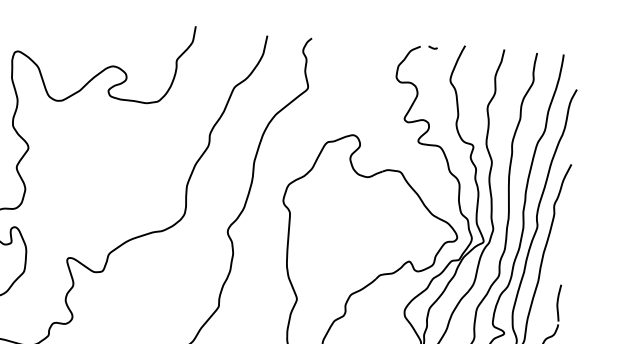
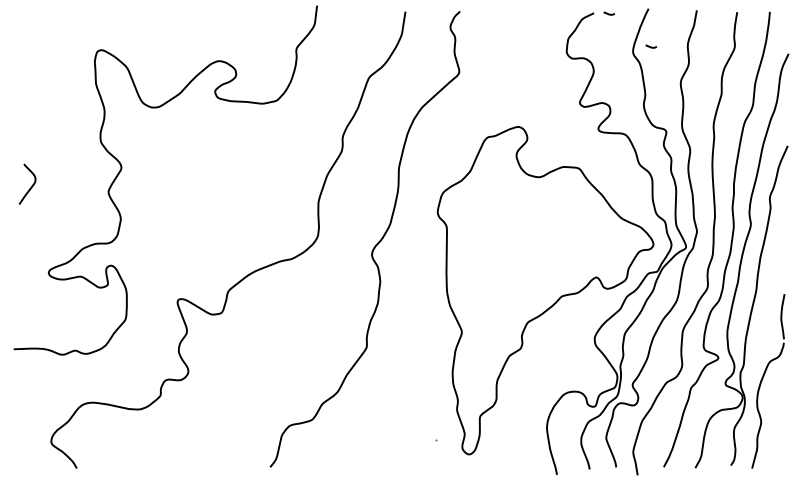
line: (465, 76) -> (651, 46), added

